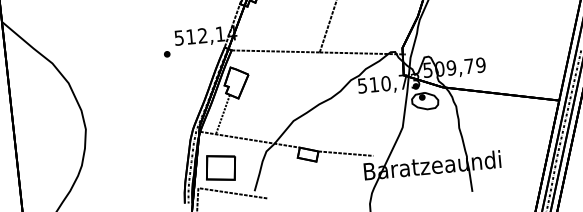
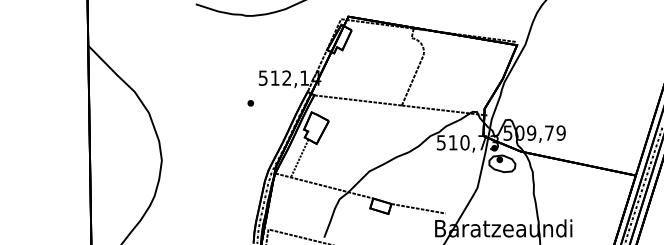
part: (166, 54) -> (250, 103), moved
part: (220, 168) -> (292, 211), removed

